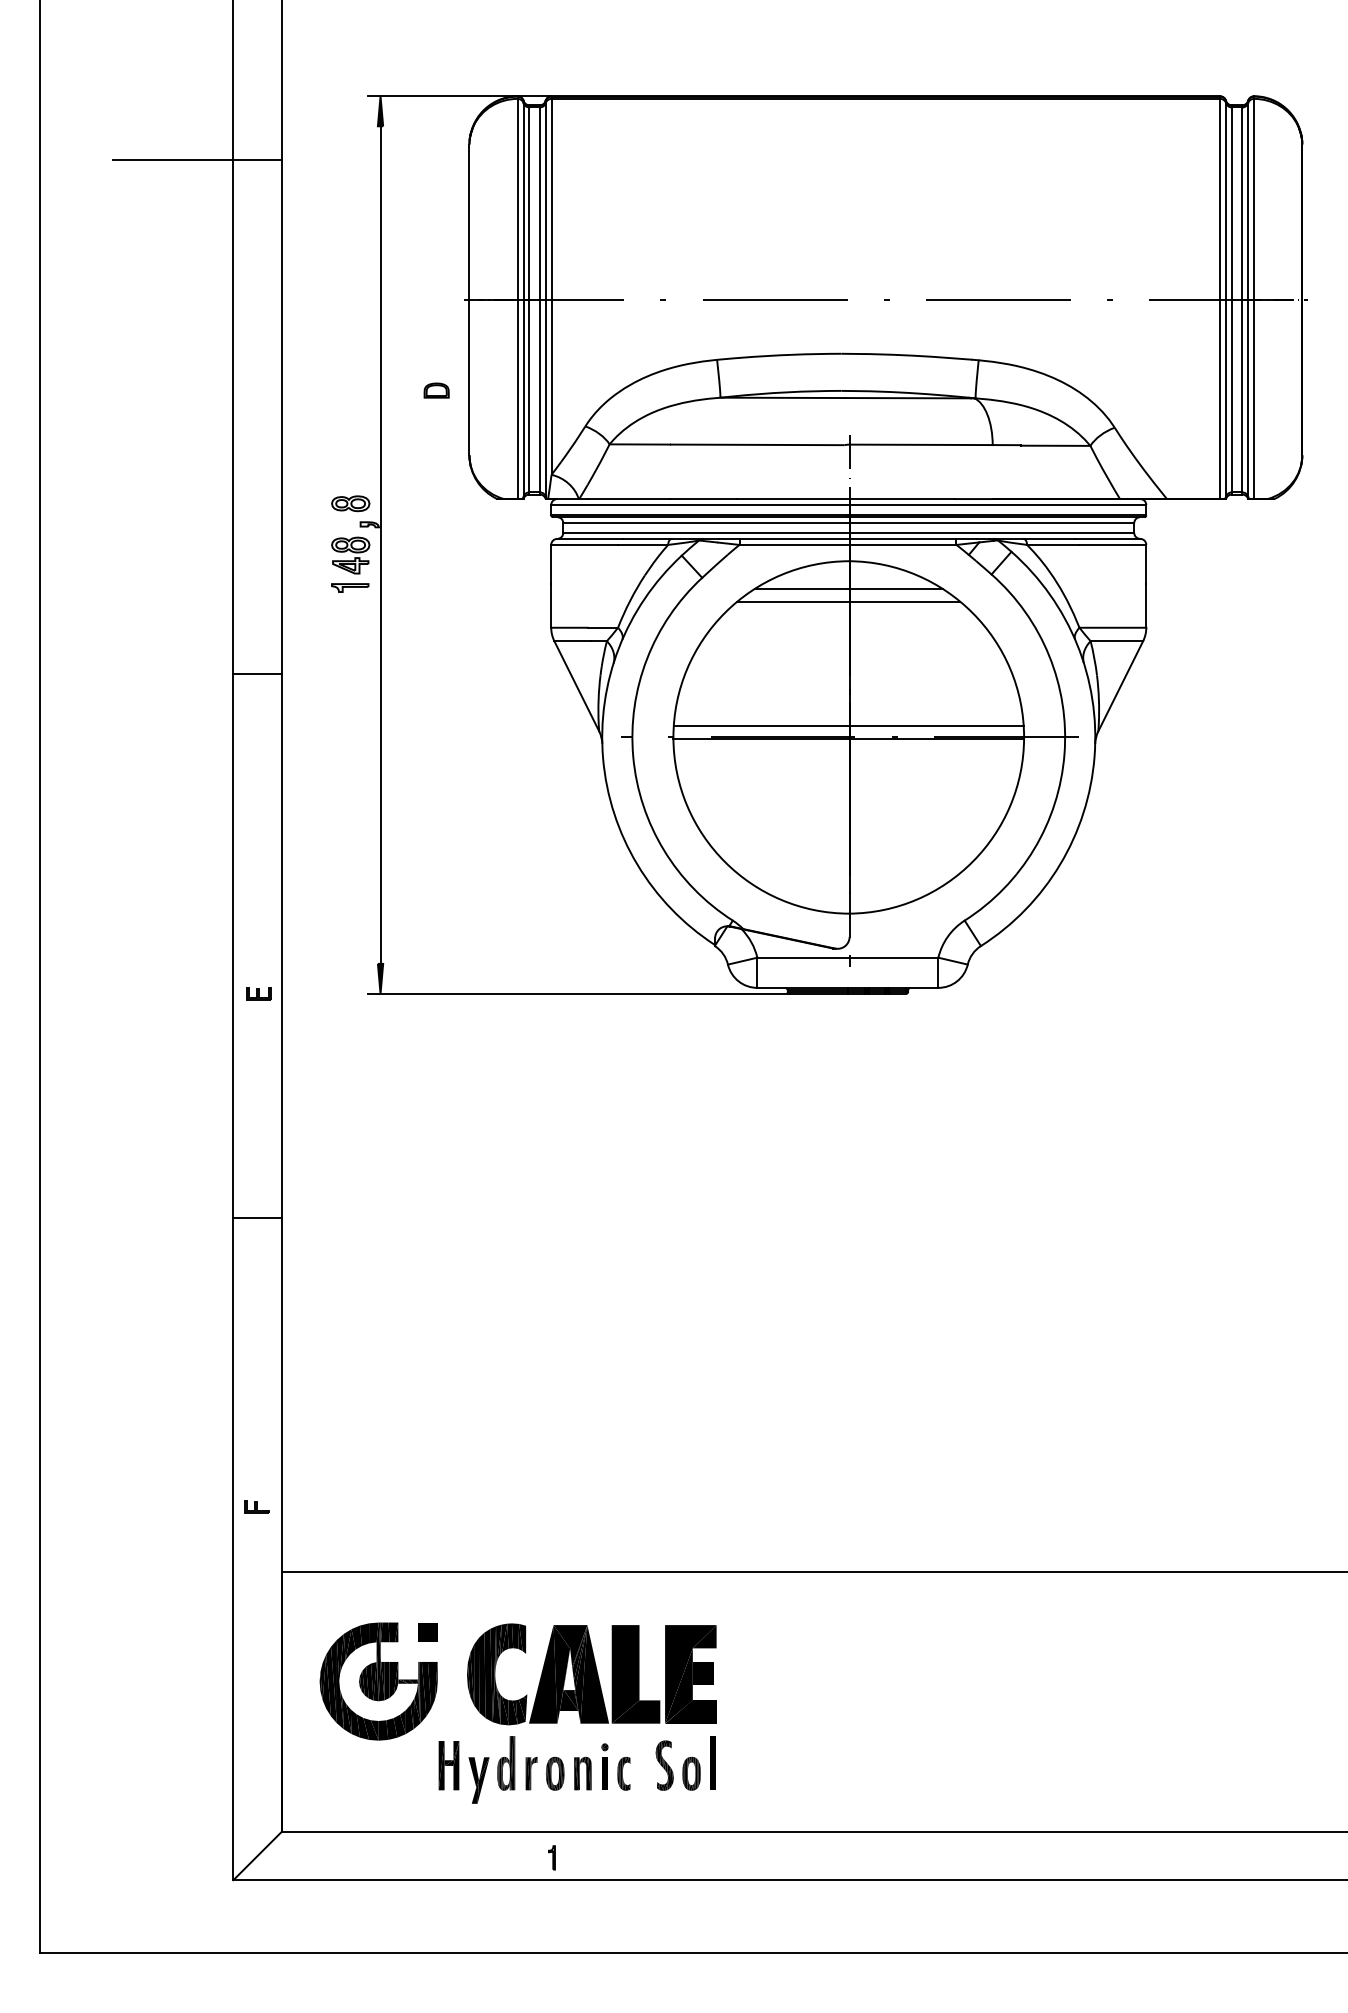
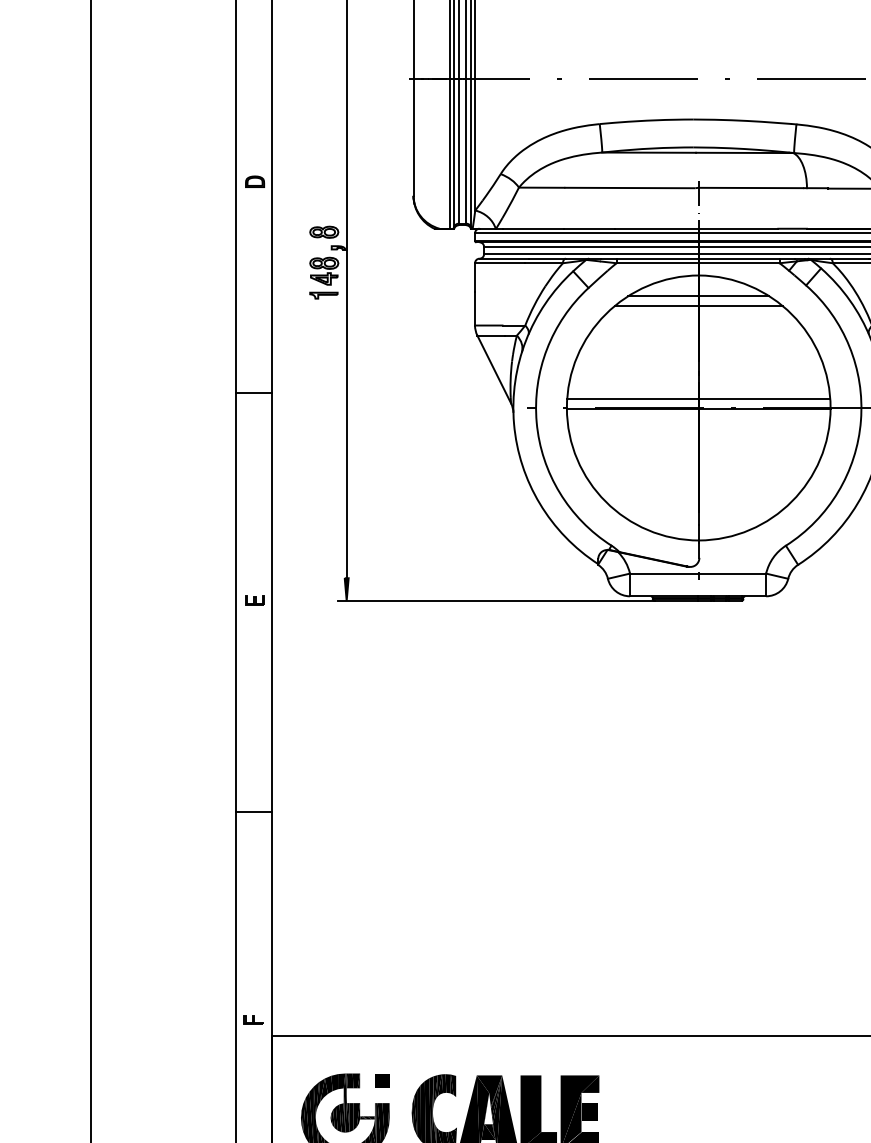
part: (436, 390) -> (254, 181), moved
line: (257, 674) -> (254, 393), moved
line: (257, 1217) -> (254, 811), moved
part: (256, 1506) -> (253, 1019), moved

